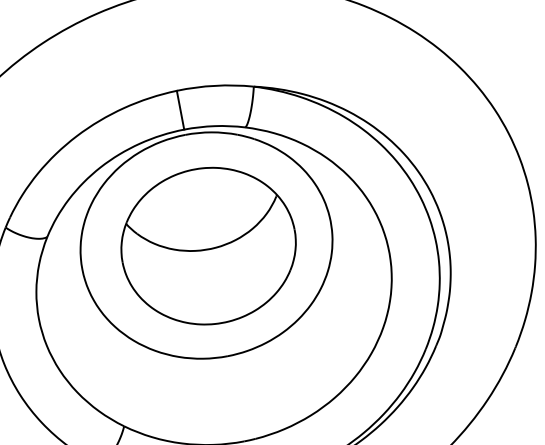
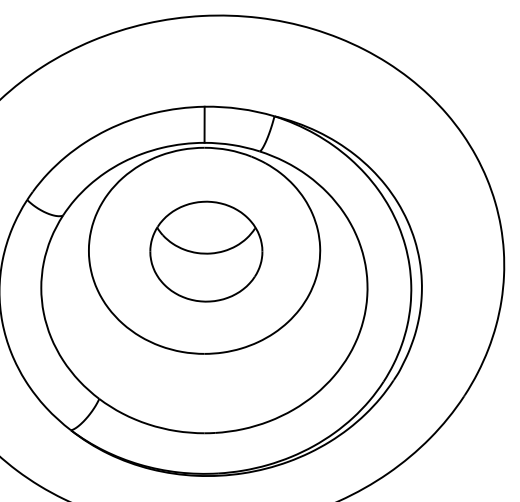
part: (208, 245) -> (206, 251), size x0.7

